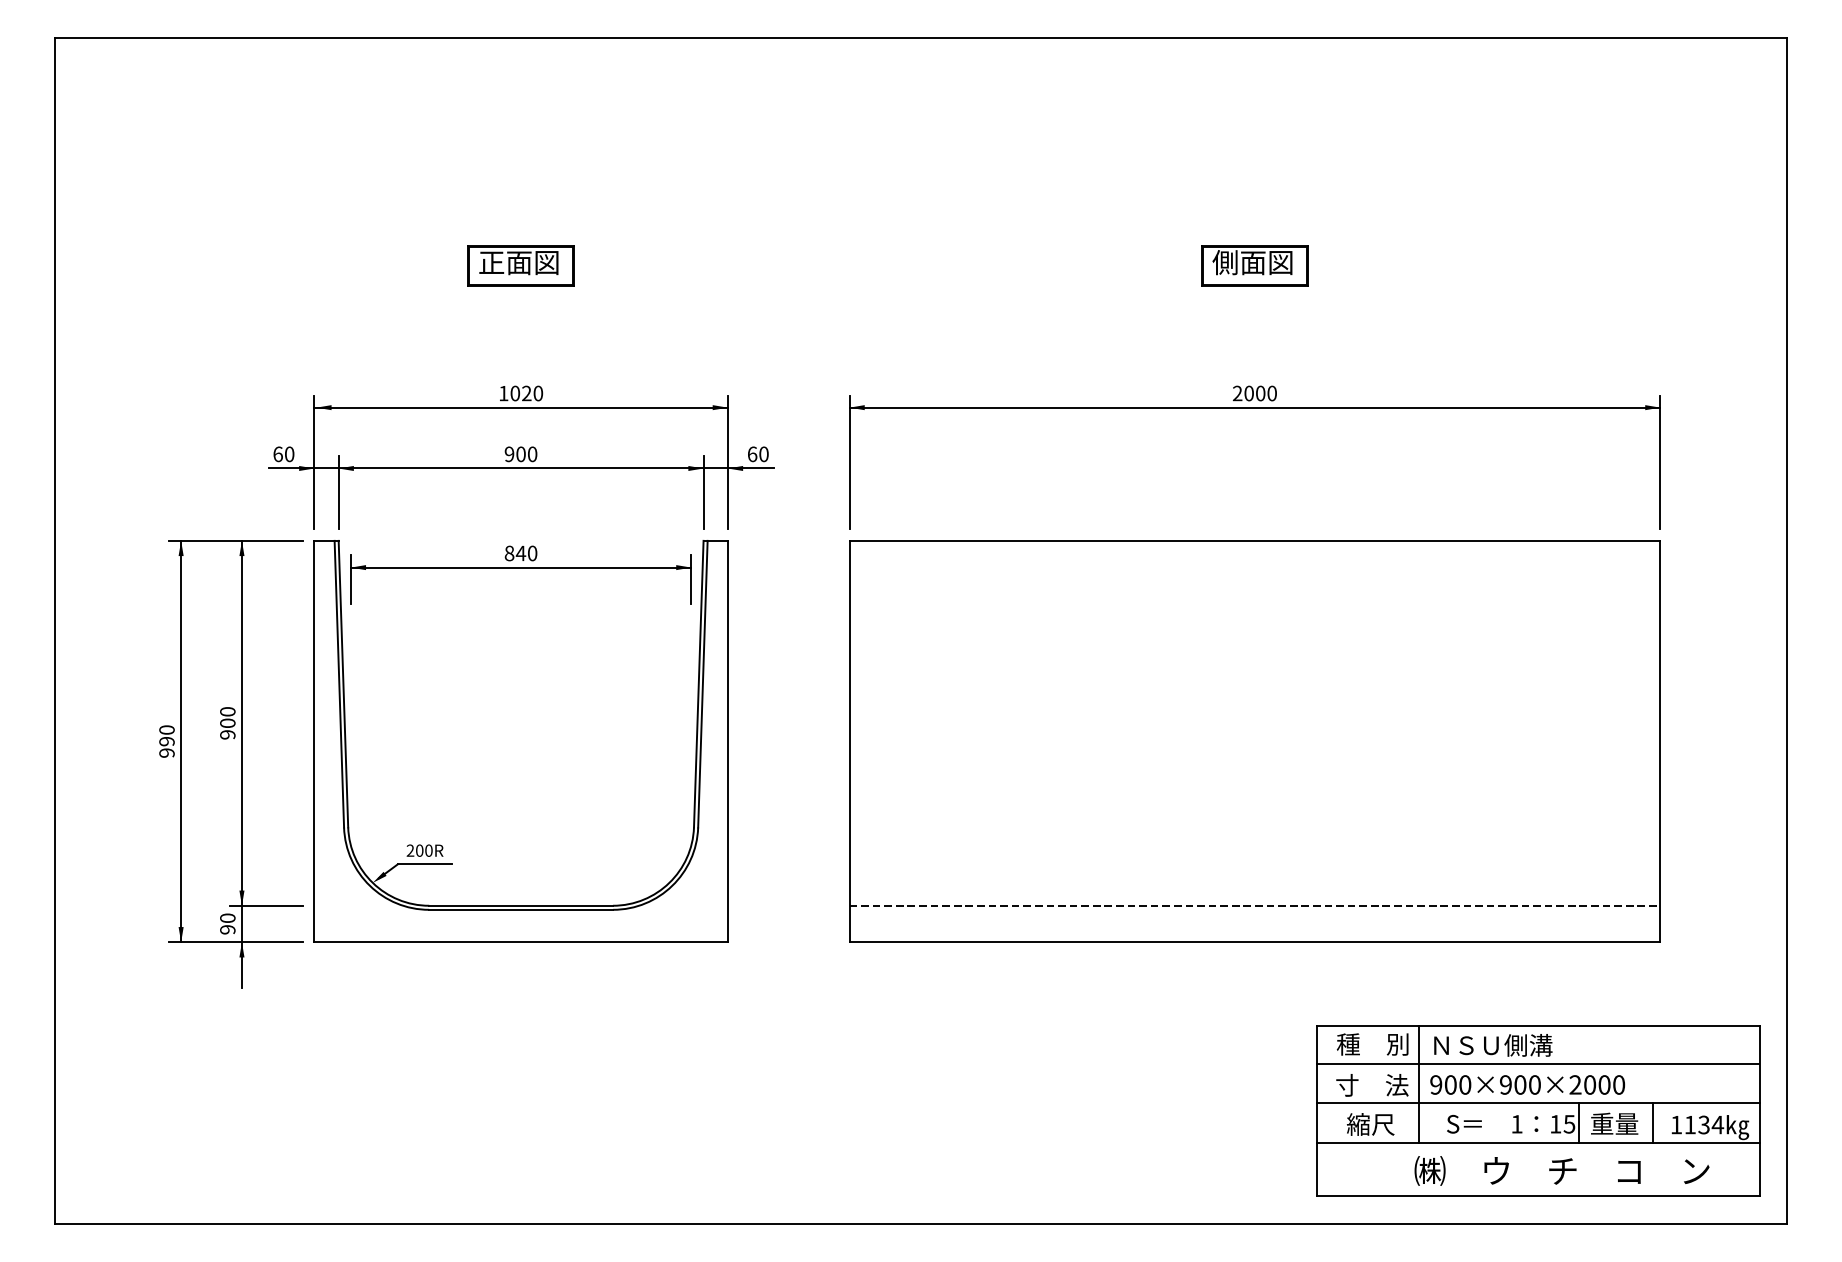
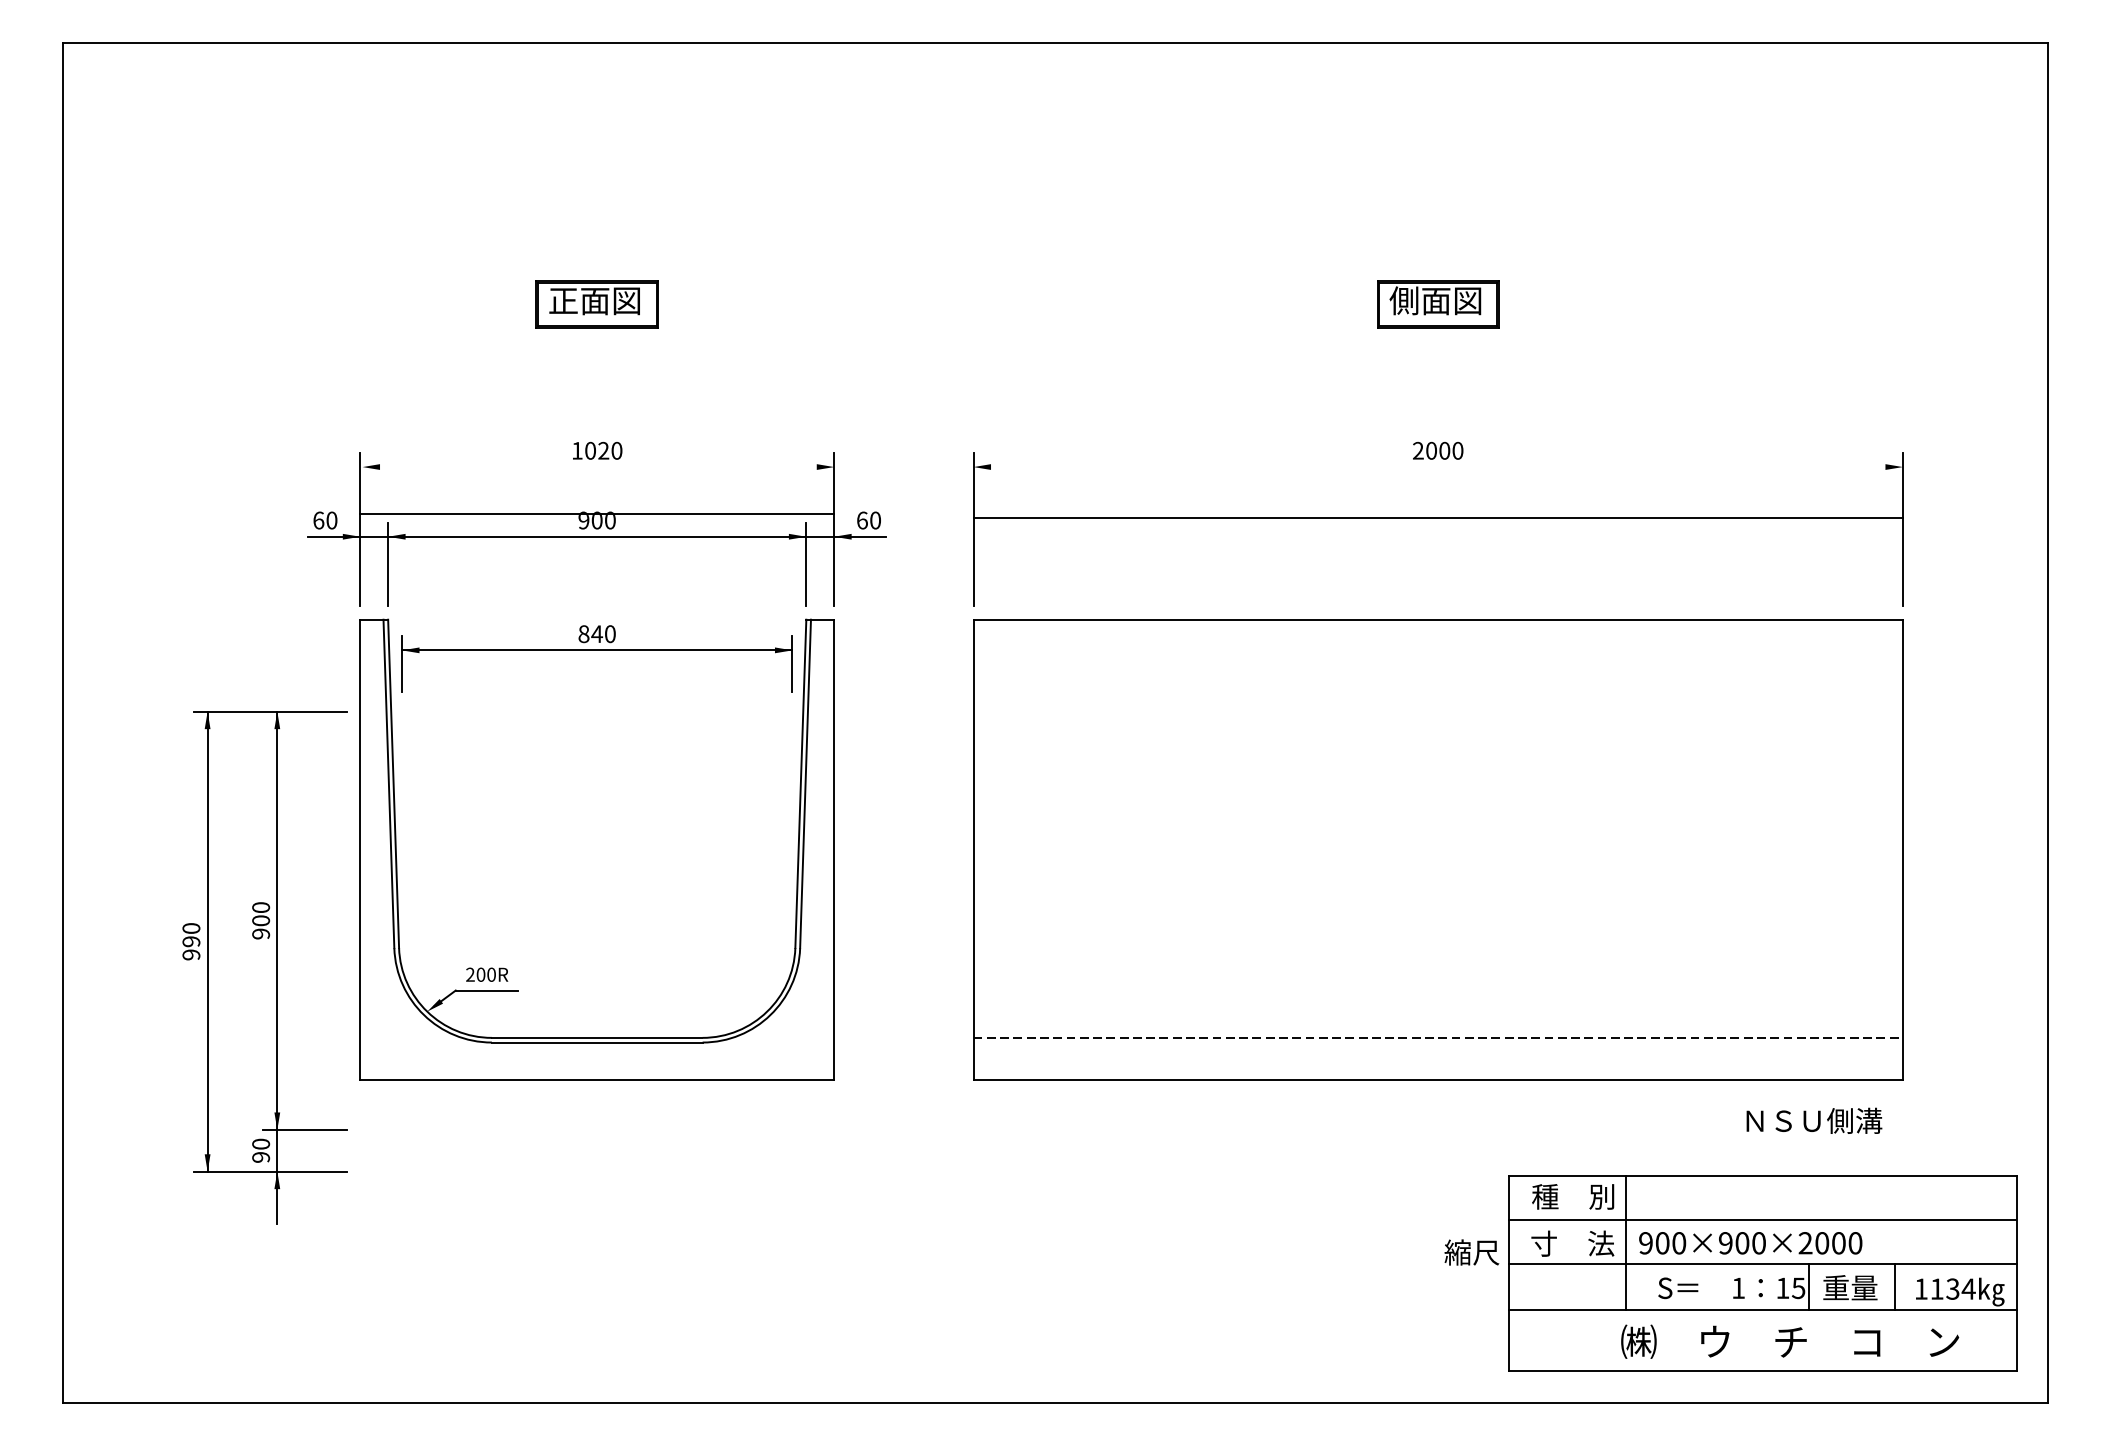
line: (521, 408) -> (597, 514), moved
line: (1254, 408) -> (1437, 518), moved
part: (230, 764) -> (264, 967), moved
text: (1493, 1045) -> (1814, 1120), moved
text: (1370, 1124) -> (1471, 1252), moved

